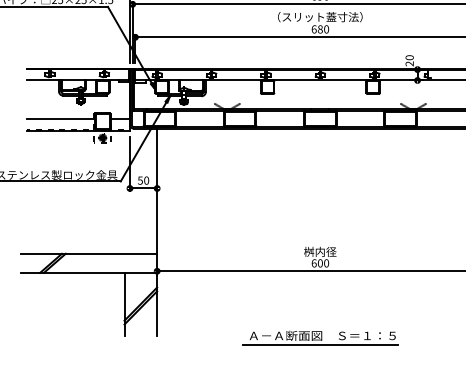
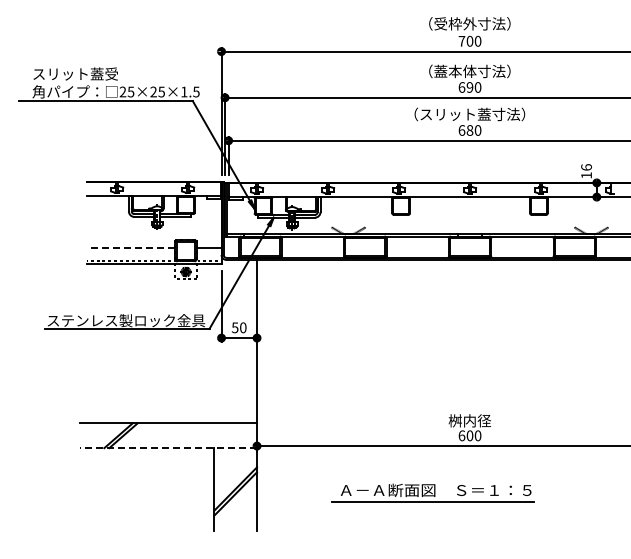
text: (409, 60) -> (586, 171), 20 -> 16
line: (60, 119) -> (130, 247), solid -> dashed
line: (89, 273) -> (168, 448), solid -> dashed
part: (319, 337) -> (432, 492), moved

